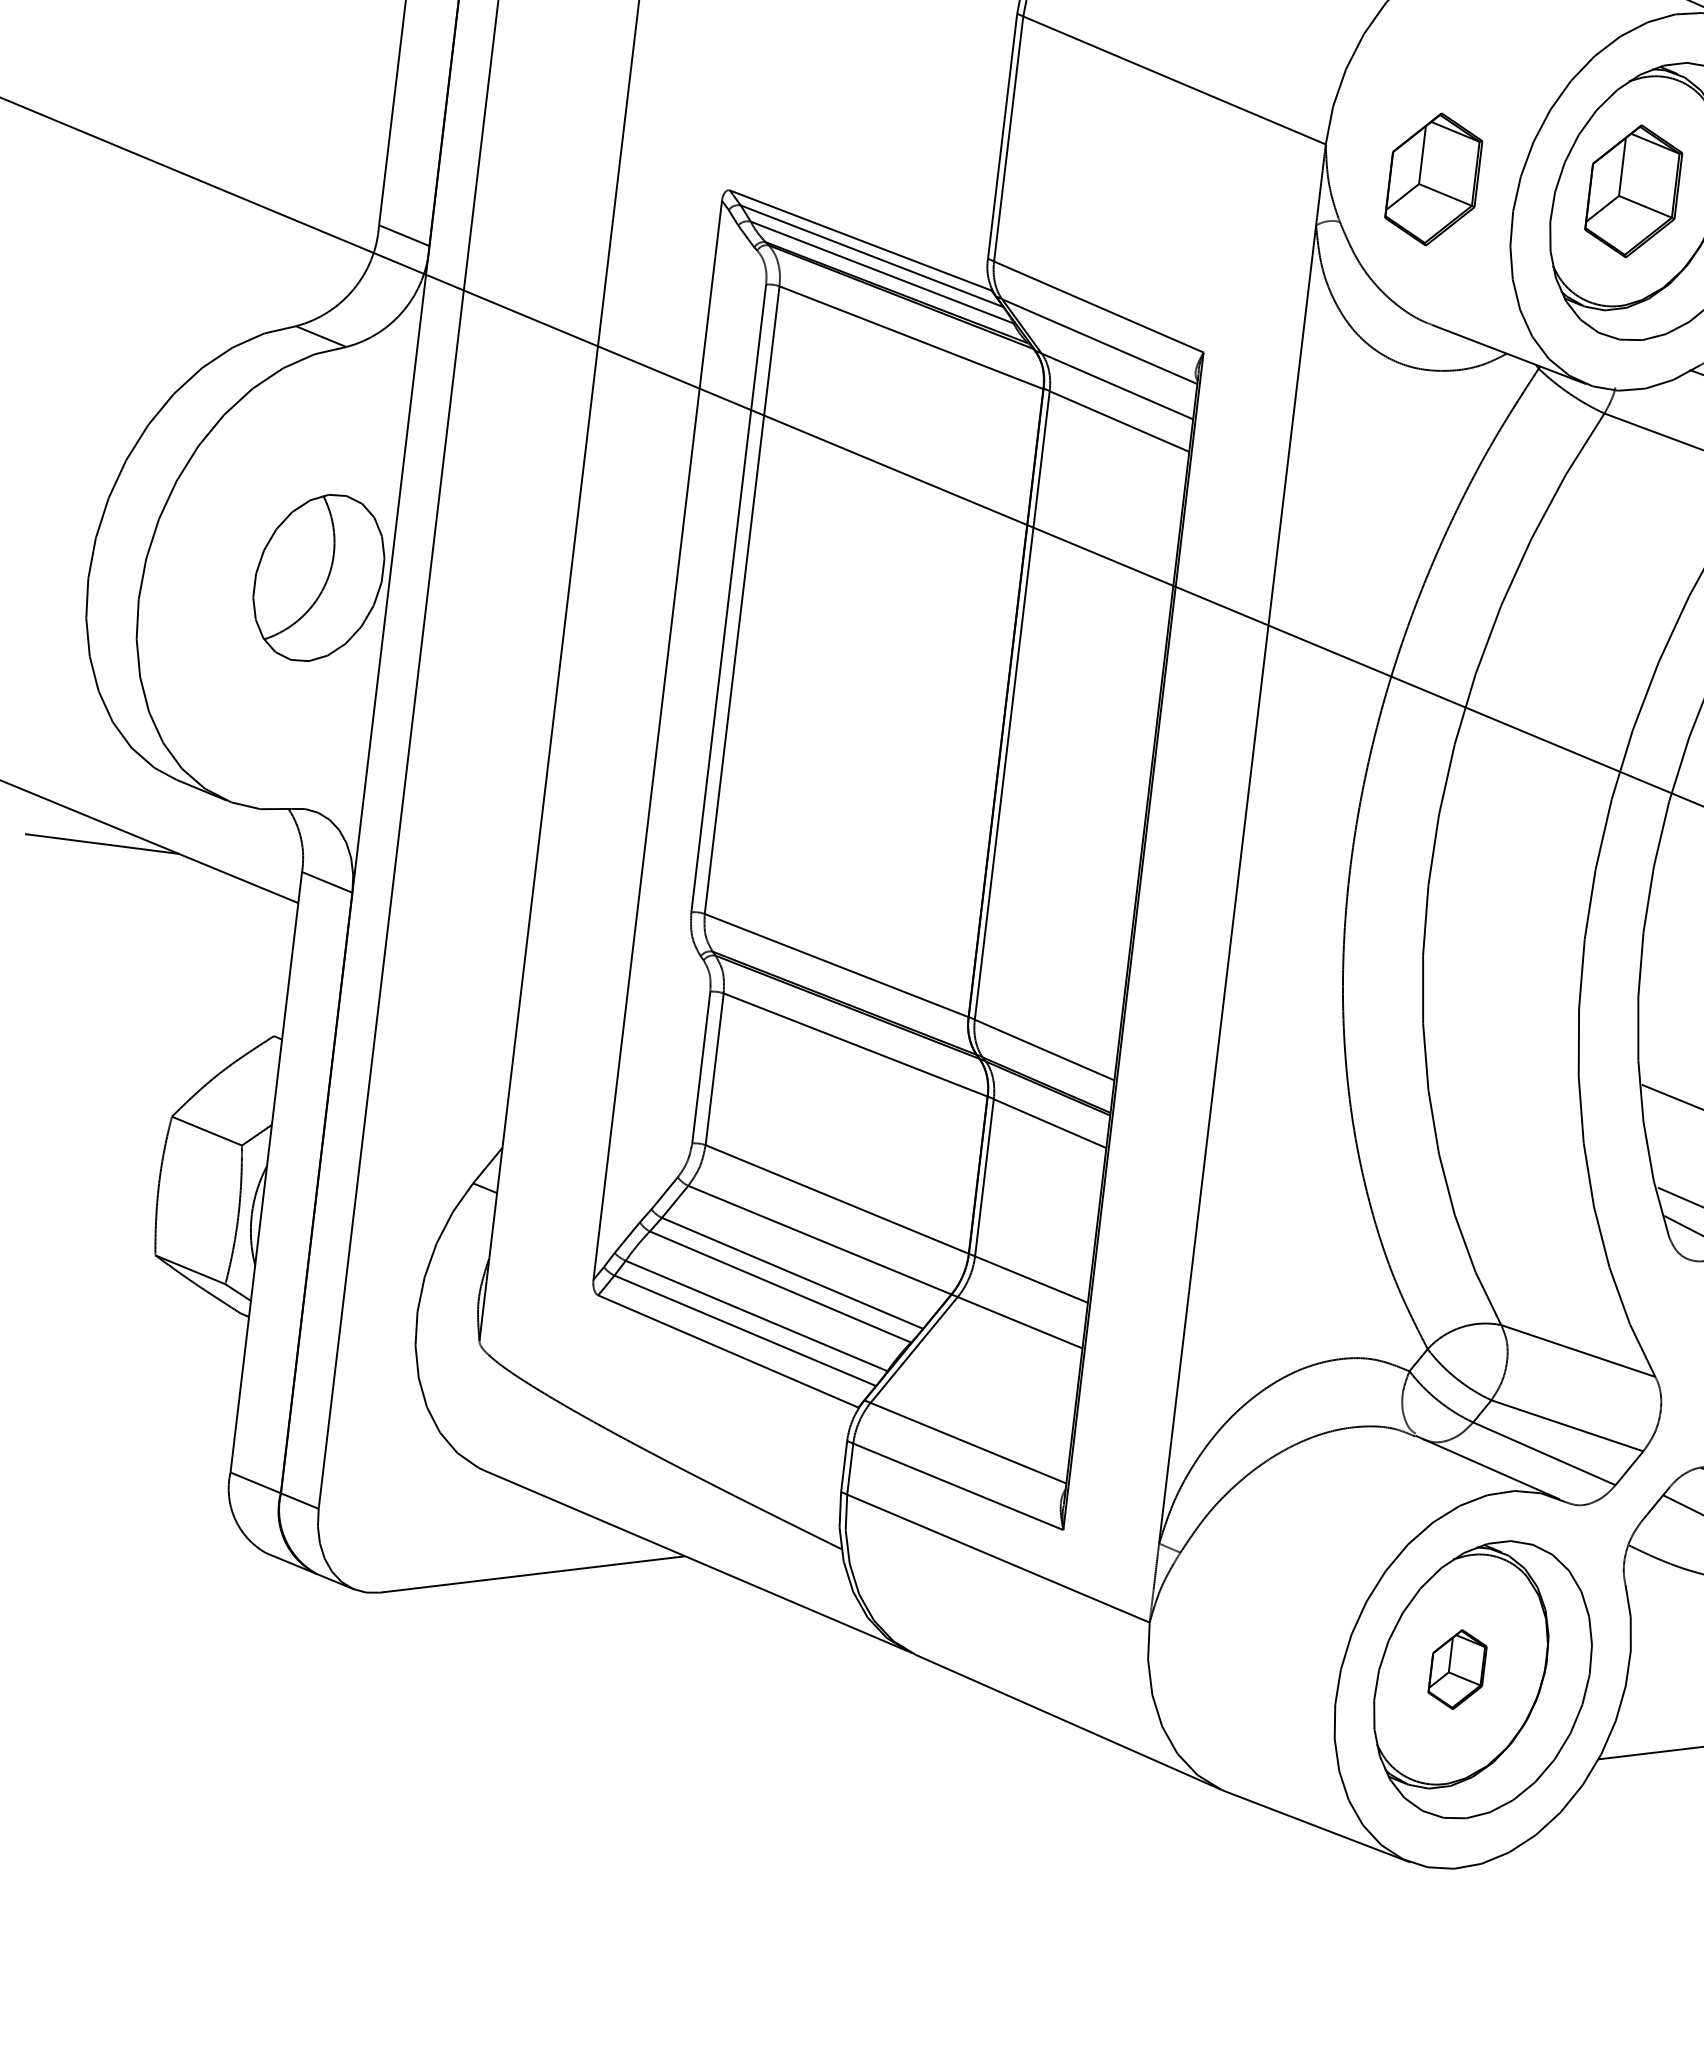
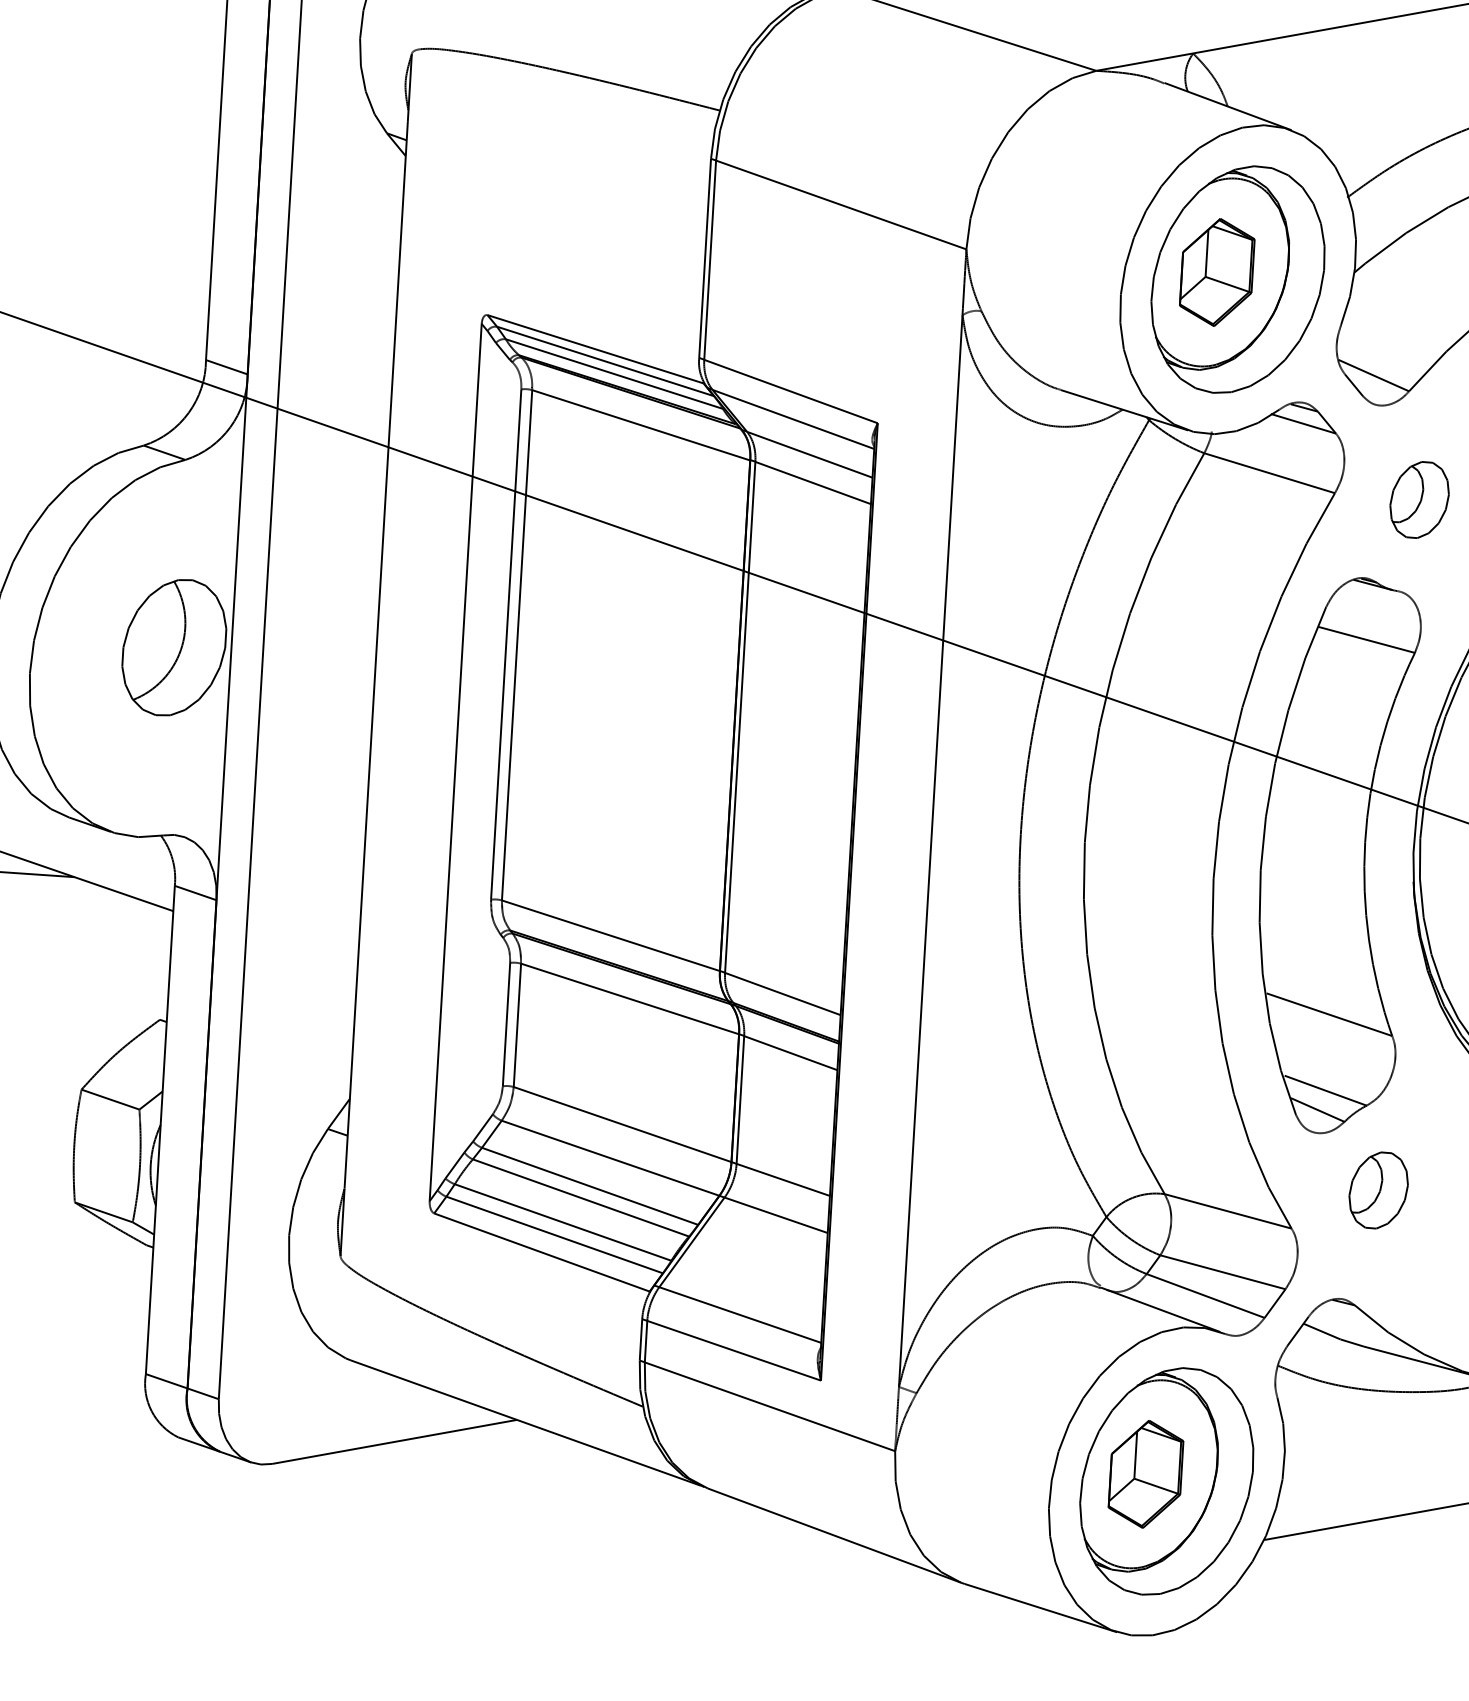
part: (1434, 179) -> (1055, 272), removed
part: (1456, 1669) -> (1145, 1474), size x1.67

